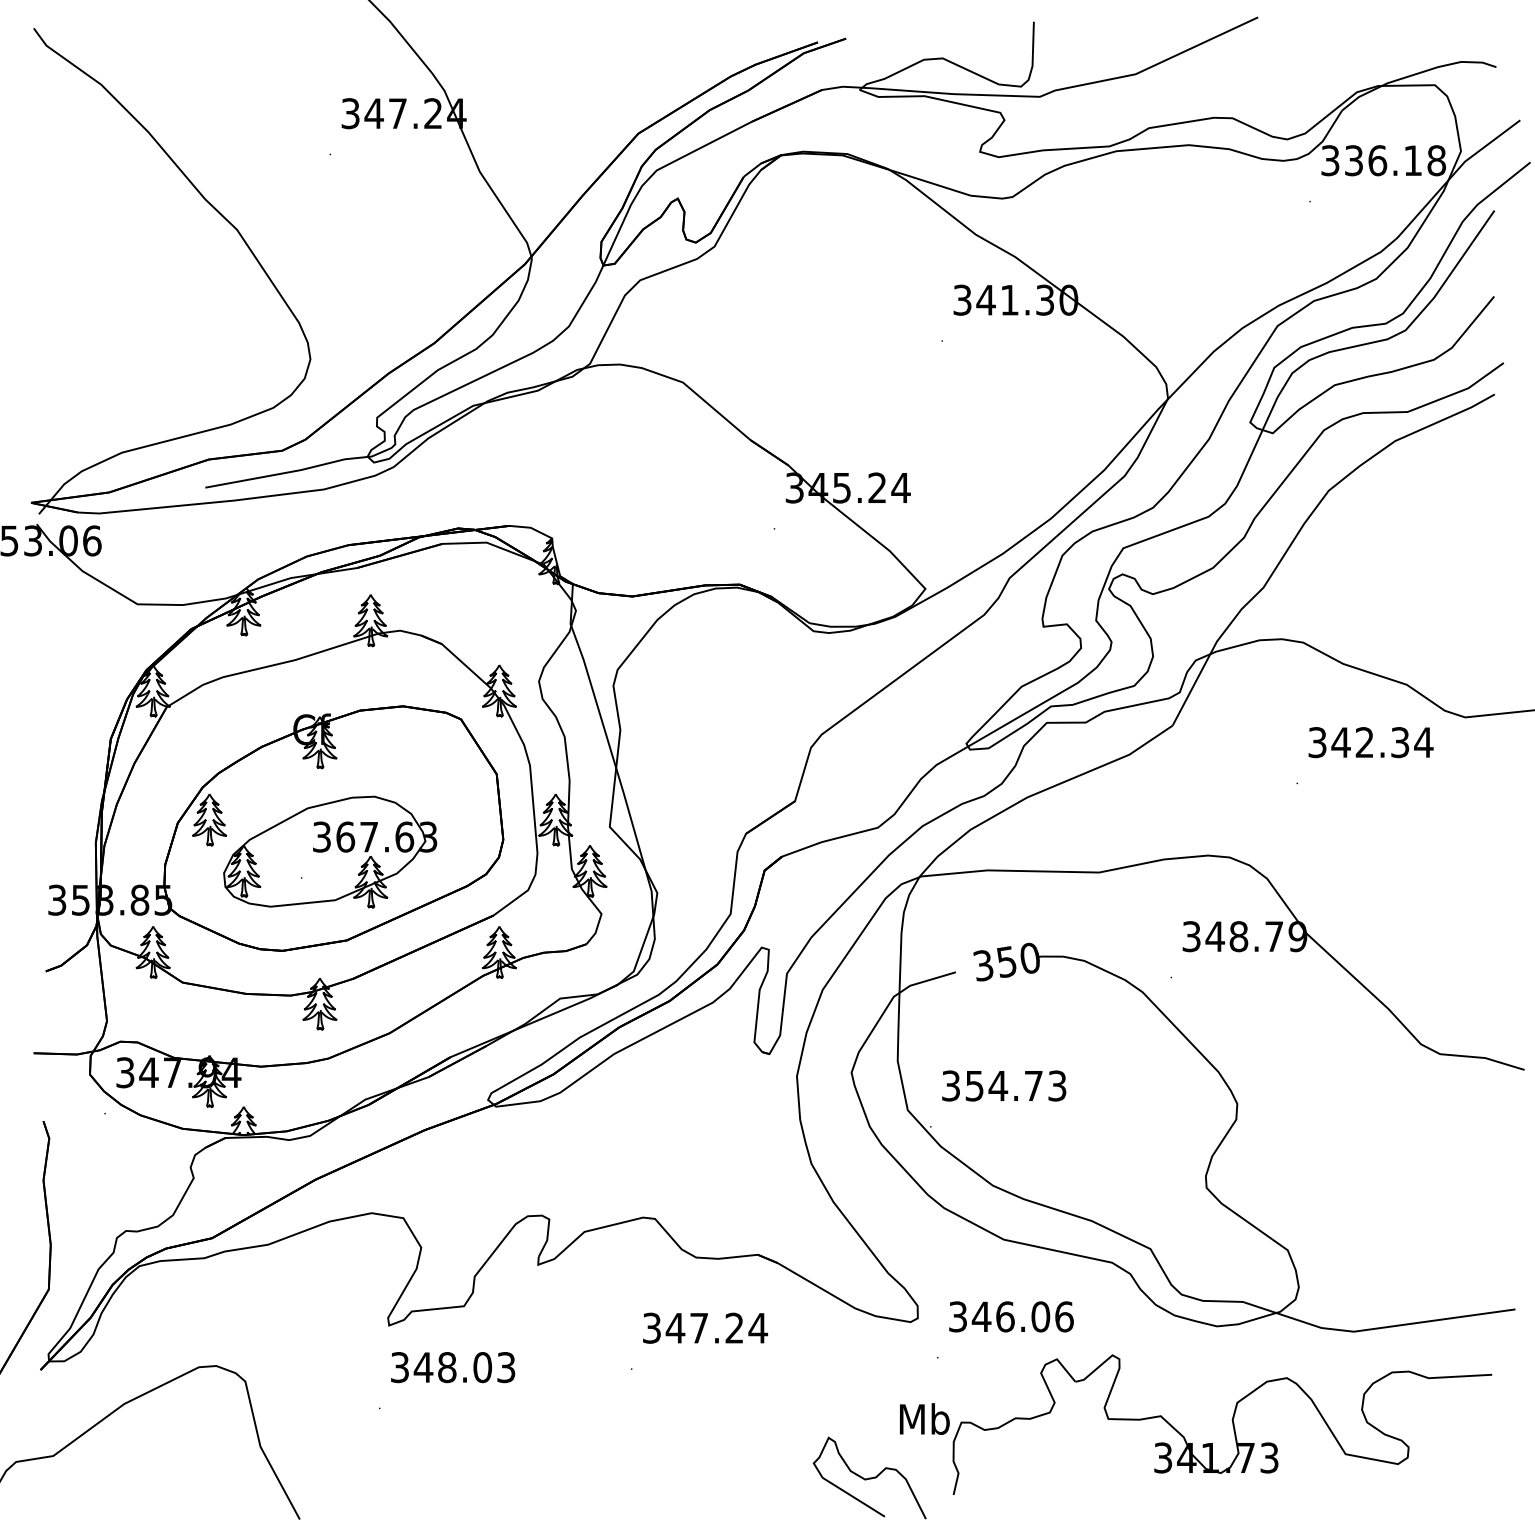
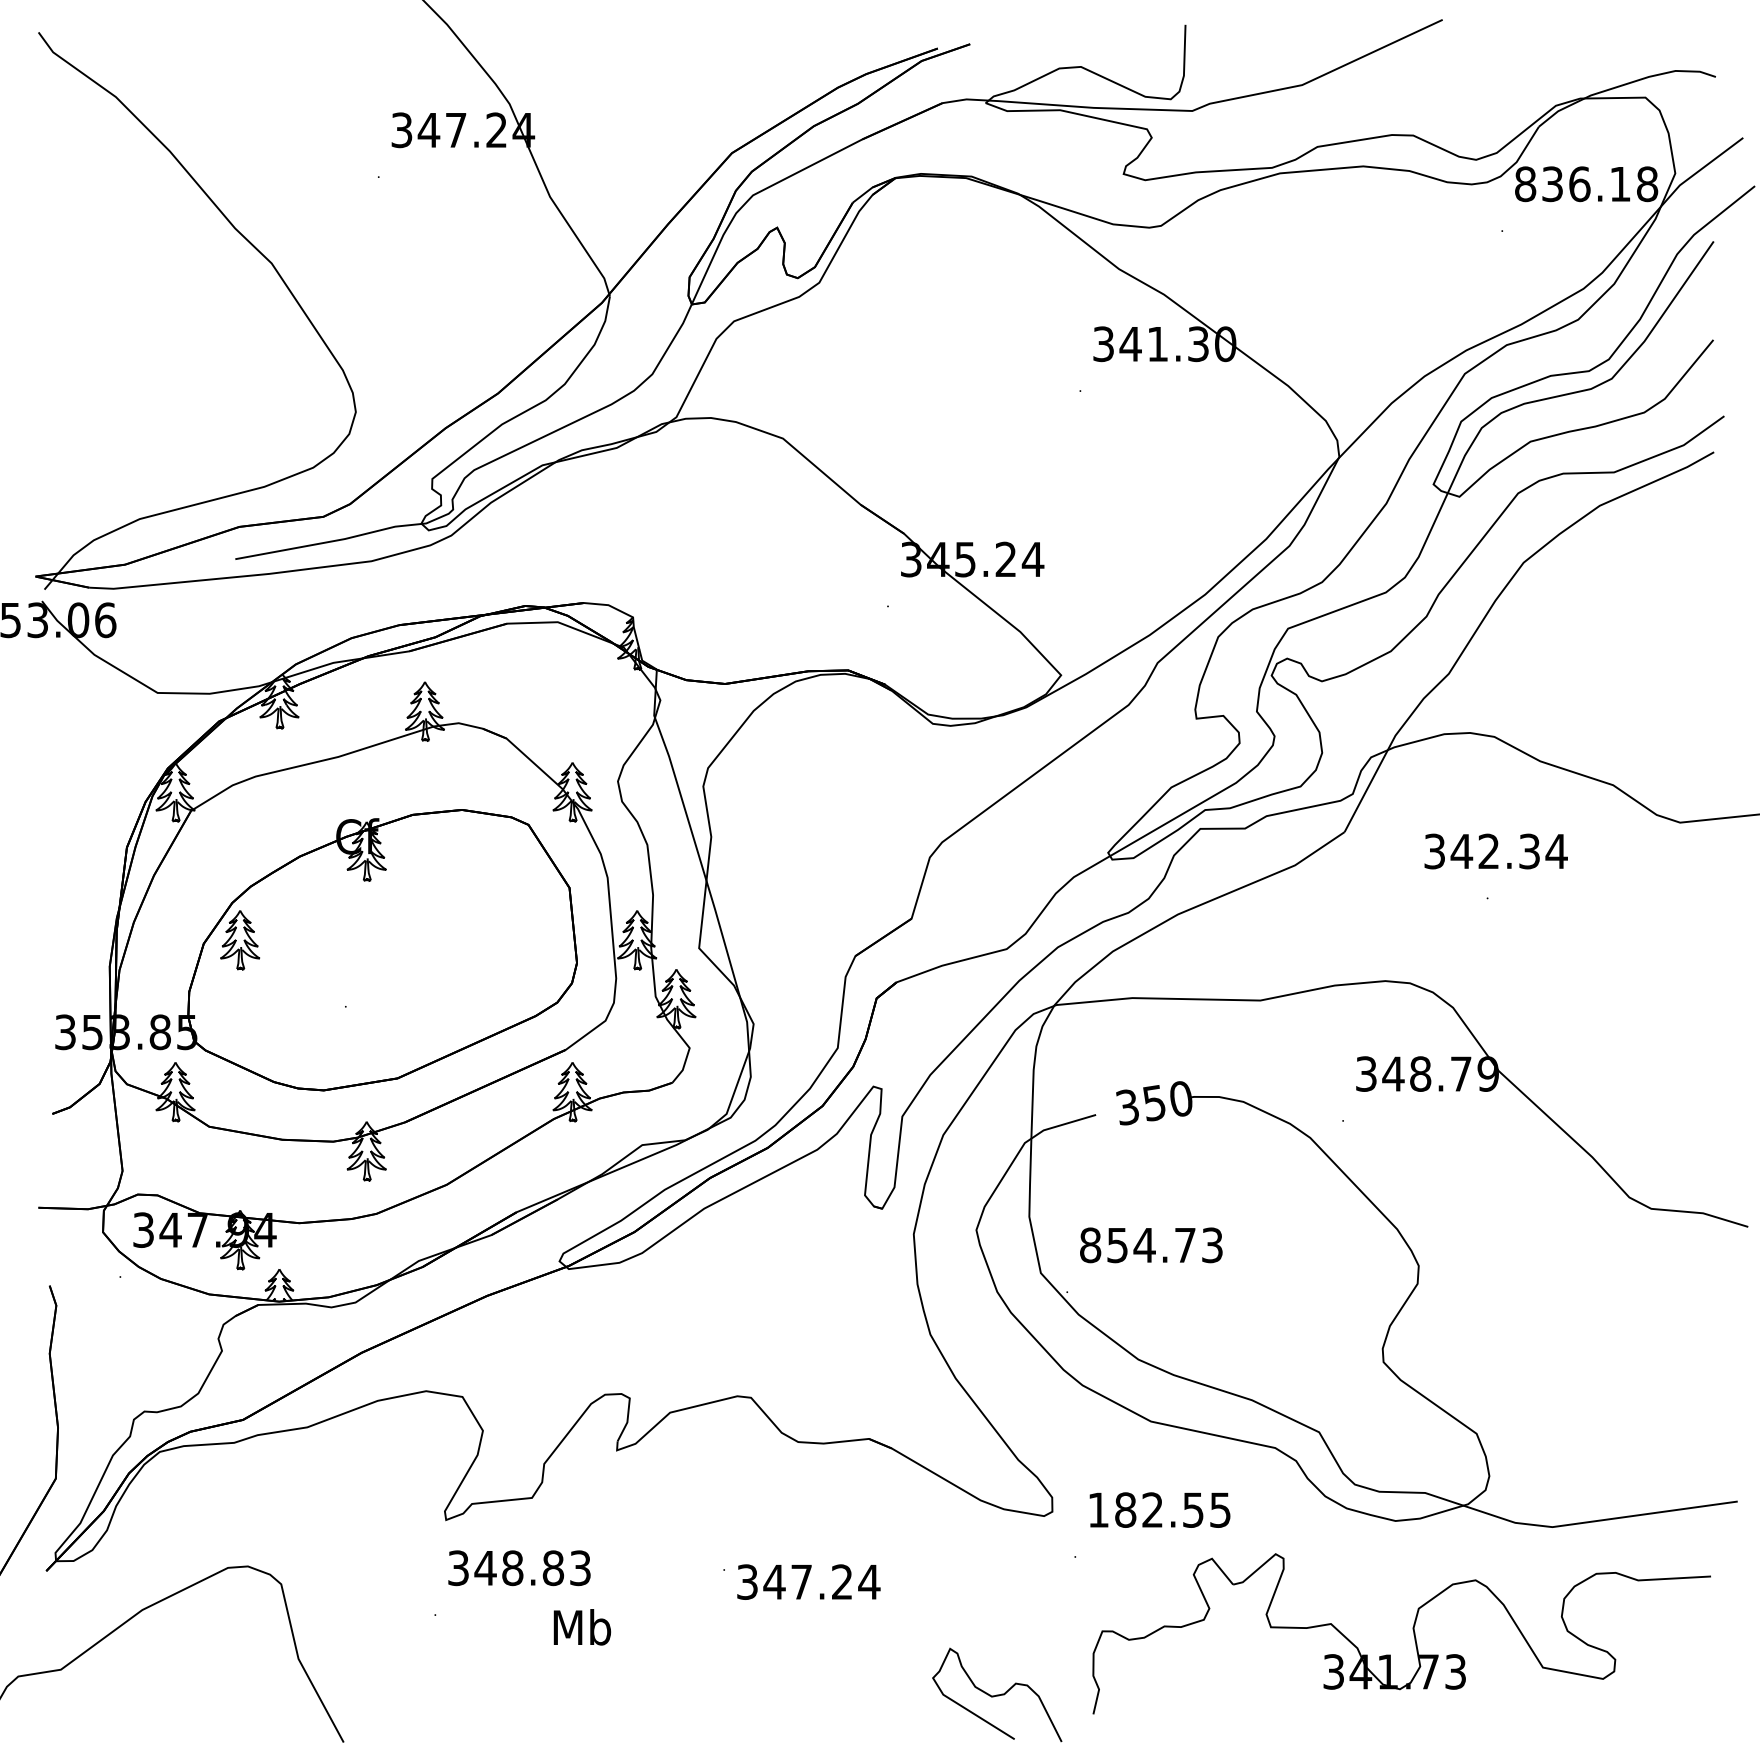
text: (1330, 160) -> (1525, 184), 336.18 -> 836.18
text: (1370, 742) -> (1495, 851), moved
part: (330, 851) -> (378, 976), removed
text: (951, 1086) -> (1090, 1245), 354.73 -> 854.73
text: (1011, 1316) -> (1159, 1509), 346.06 -> 182.55
text: (705, 1327) -> (808, 1581), moved
text: (482, 1366) -> (553, 1567), 348.03 -> 348.83
text: (924, 1419) -> (582, 1627), moved

